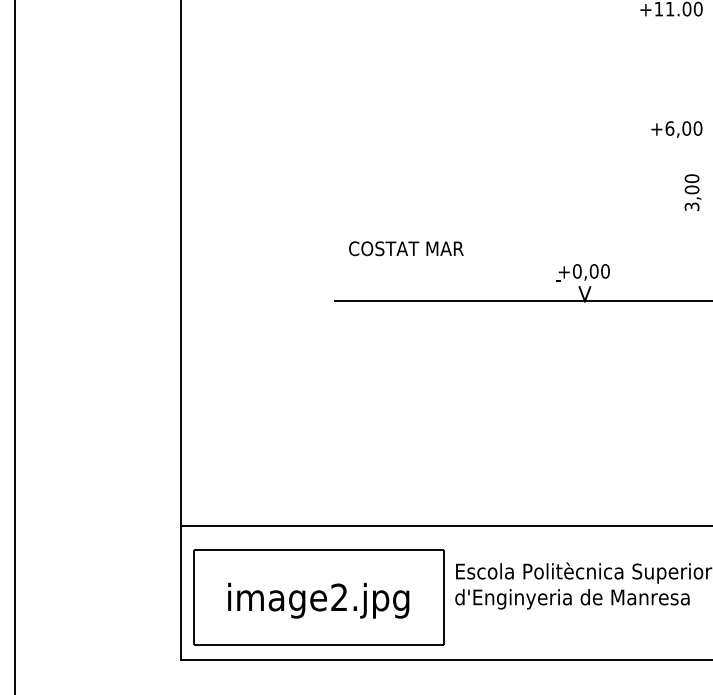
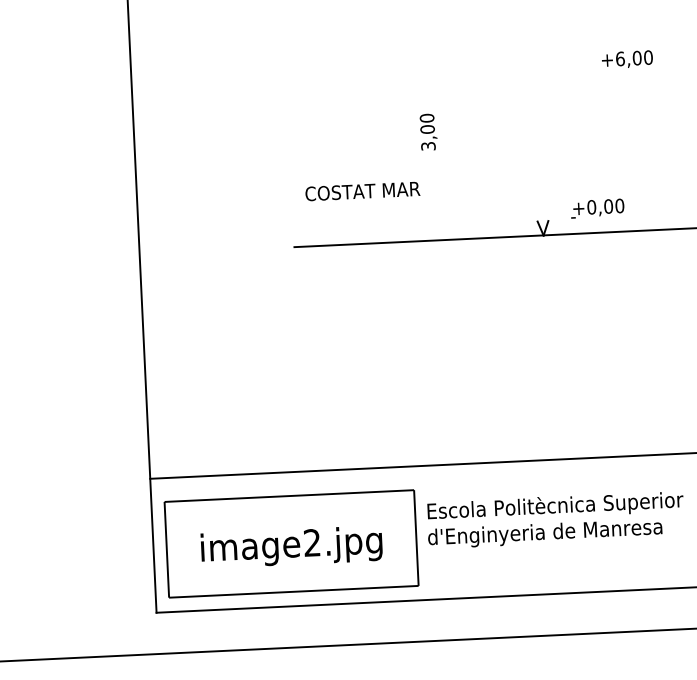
text: (692, 192) -> (428, 132), moved
text: (582, 272) -> (596, 208), moved

